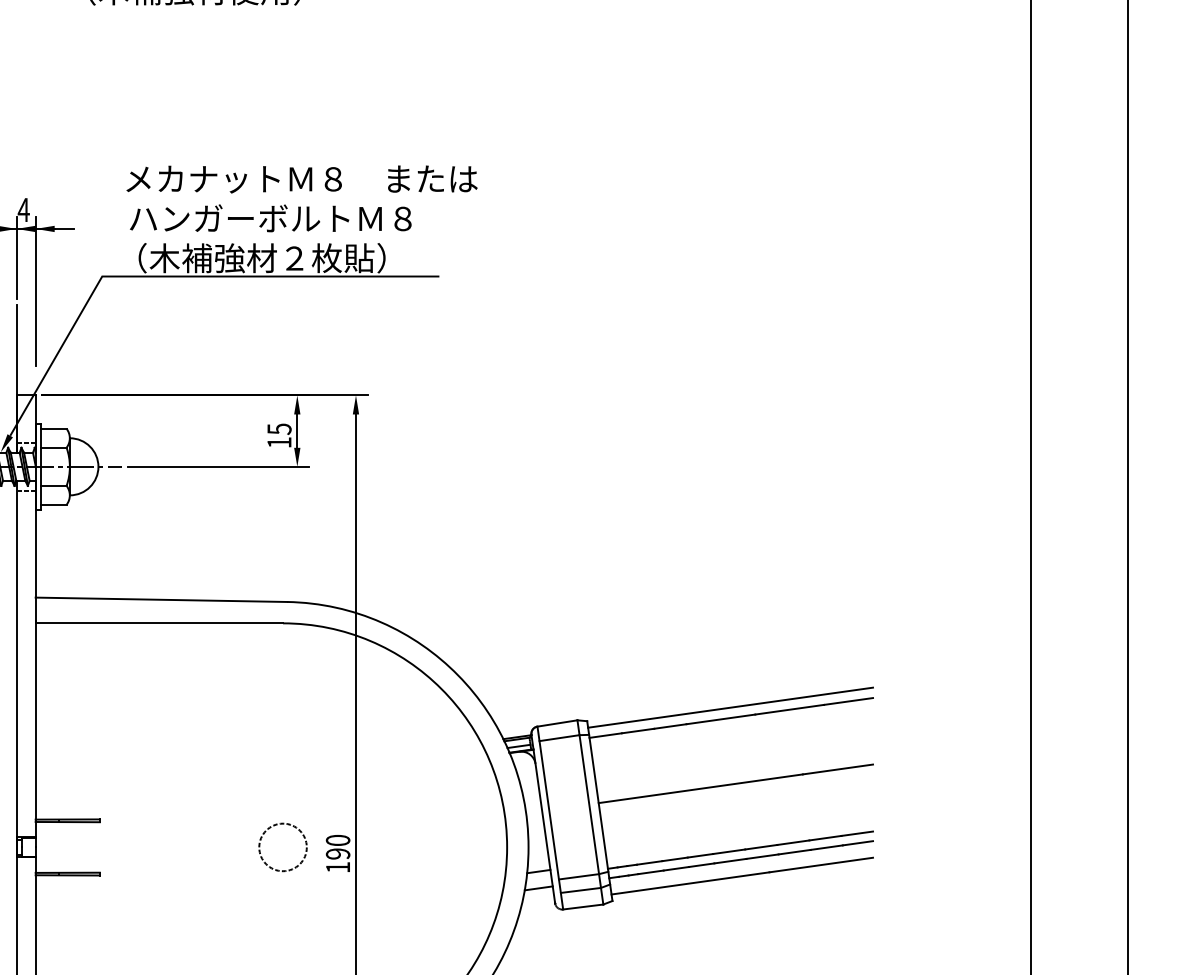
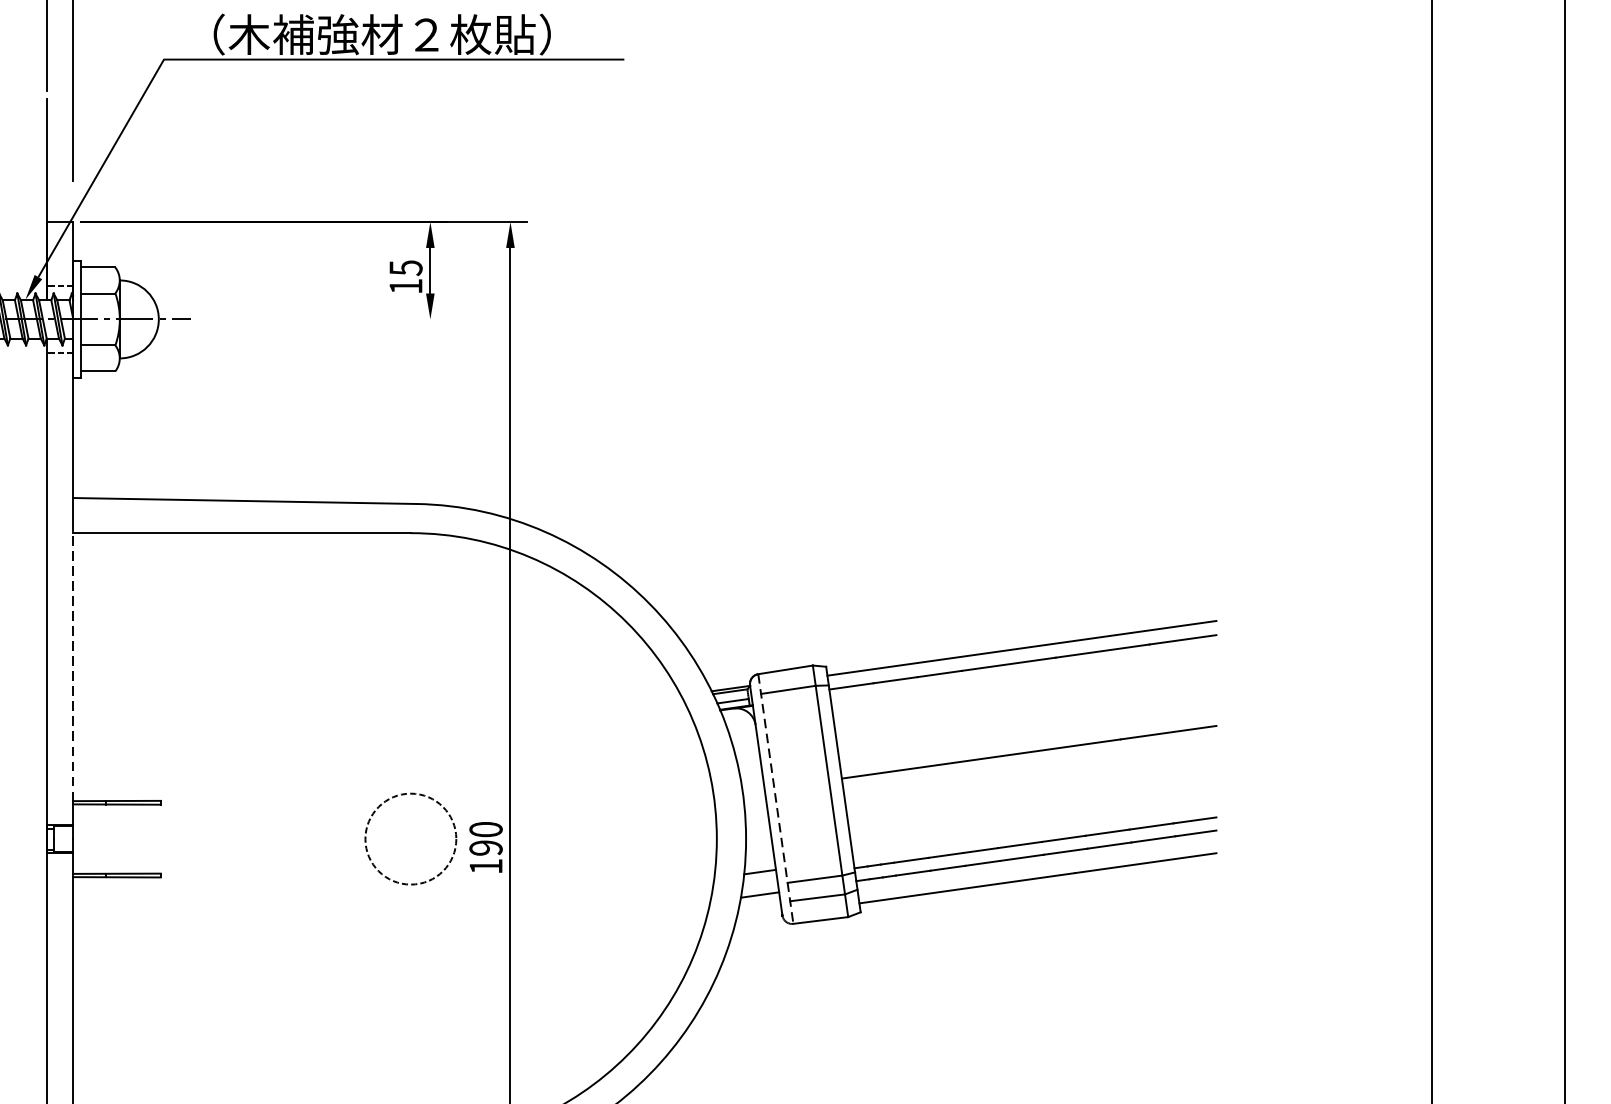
line: (218, 466) -> (322, 318), removed
line: (35, 720) -> (72, 665), solid -> dashed
line: (550, 818) -> (776, 799), solid -> dashed
circle: (282, 847) -> (410, 839), size x1.4

